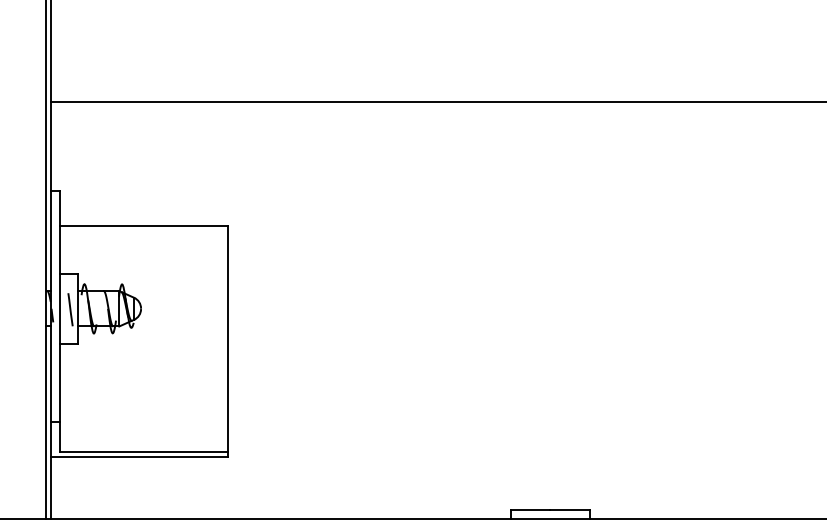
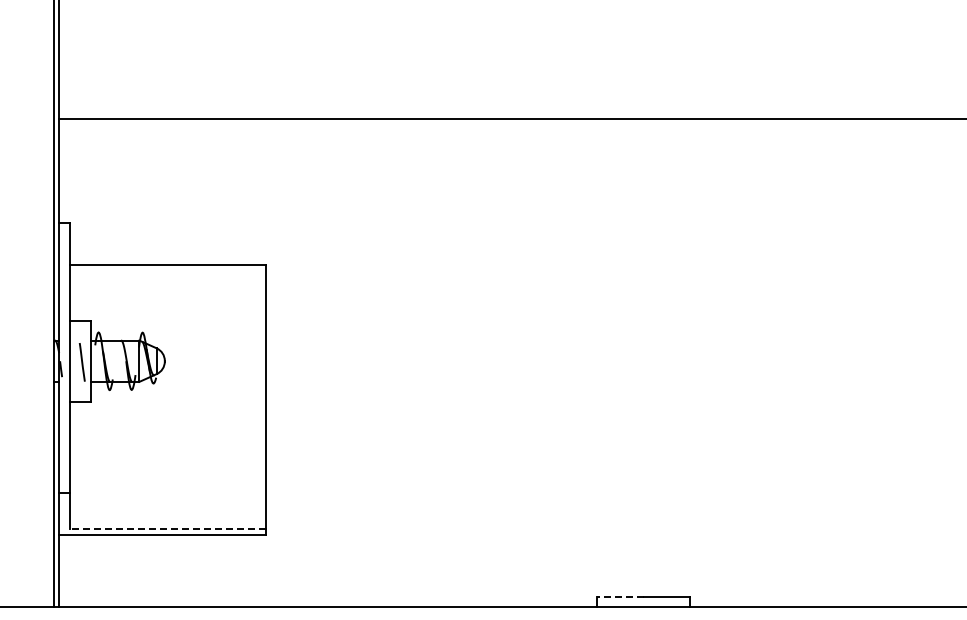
line: (144, 451) -> (168, 528), solid -> dashed
line: (530, 509) -> (620, 596), solid -> dashed

